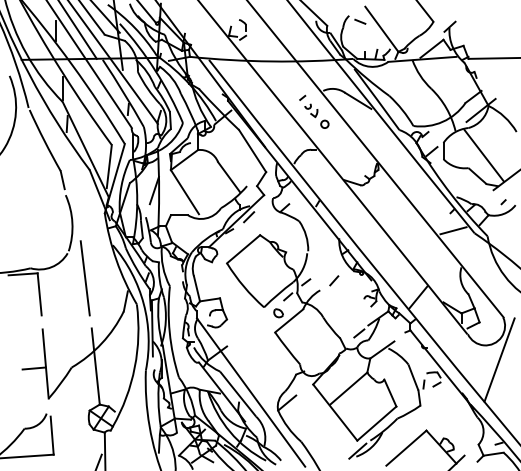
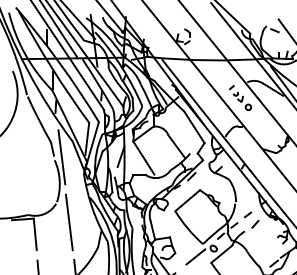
line: (74, 191) -> (61, 157), added
line: (324, 268) -> (248, 215), added
line: (254, 324) -> (195, 256), added

